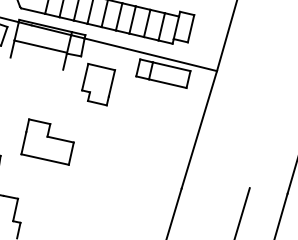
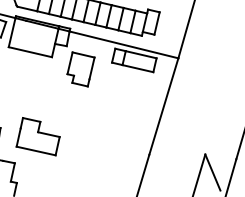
line: (39, 46) -> (29, 52), moved
part: (46, 141) -> (37, 136), moved
line: (258, 210) -> (212, 172), added

